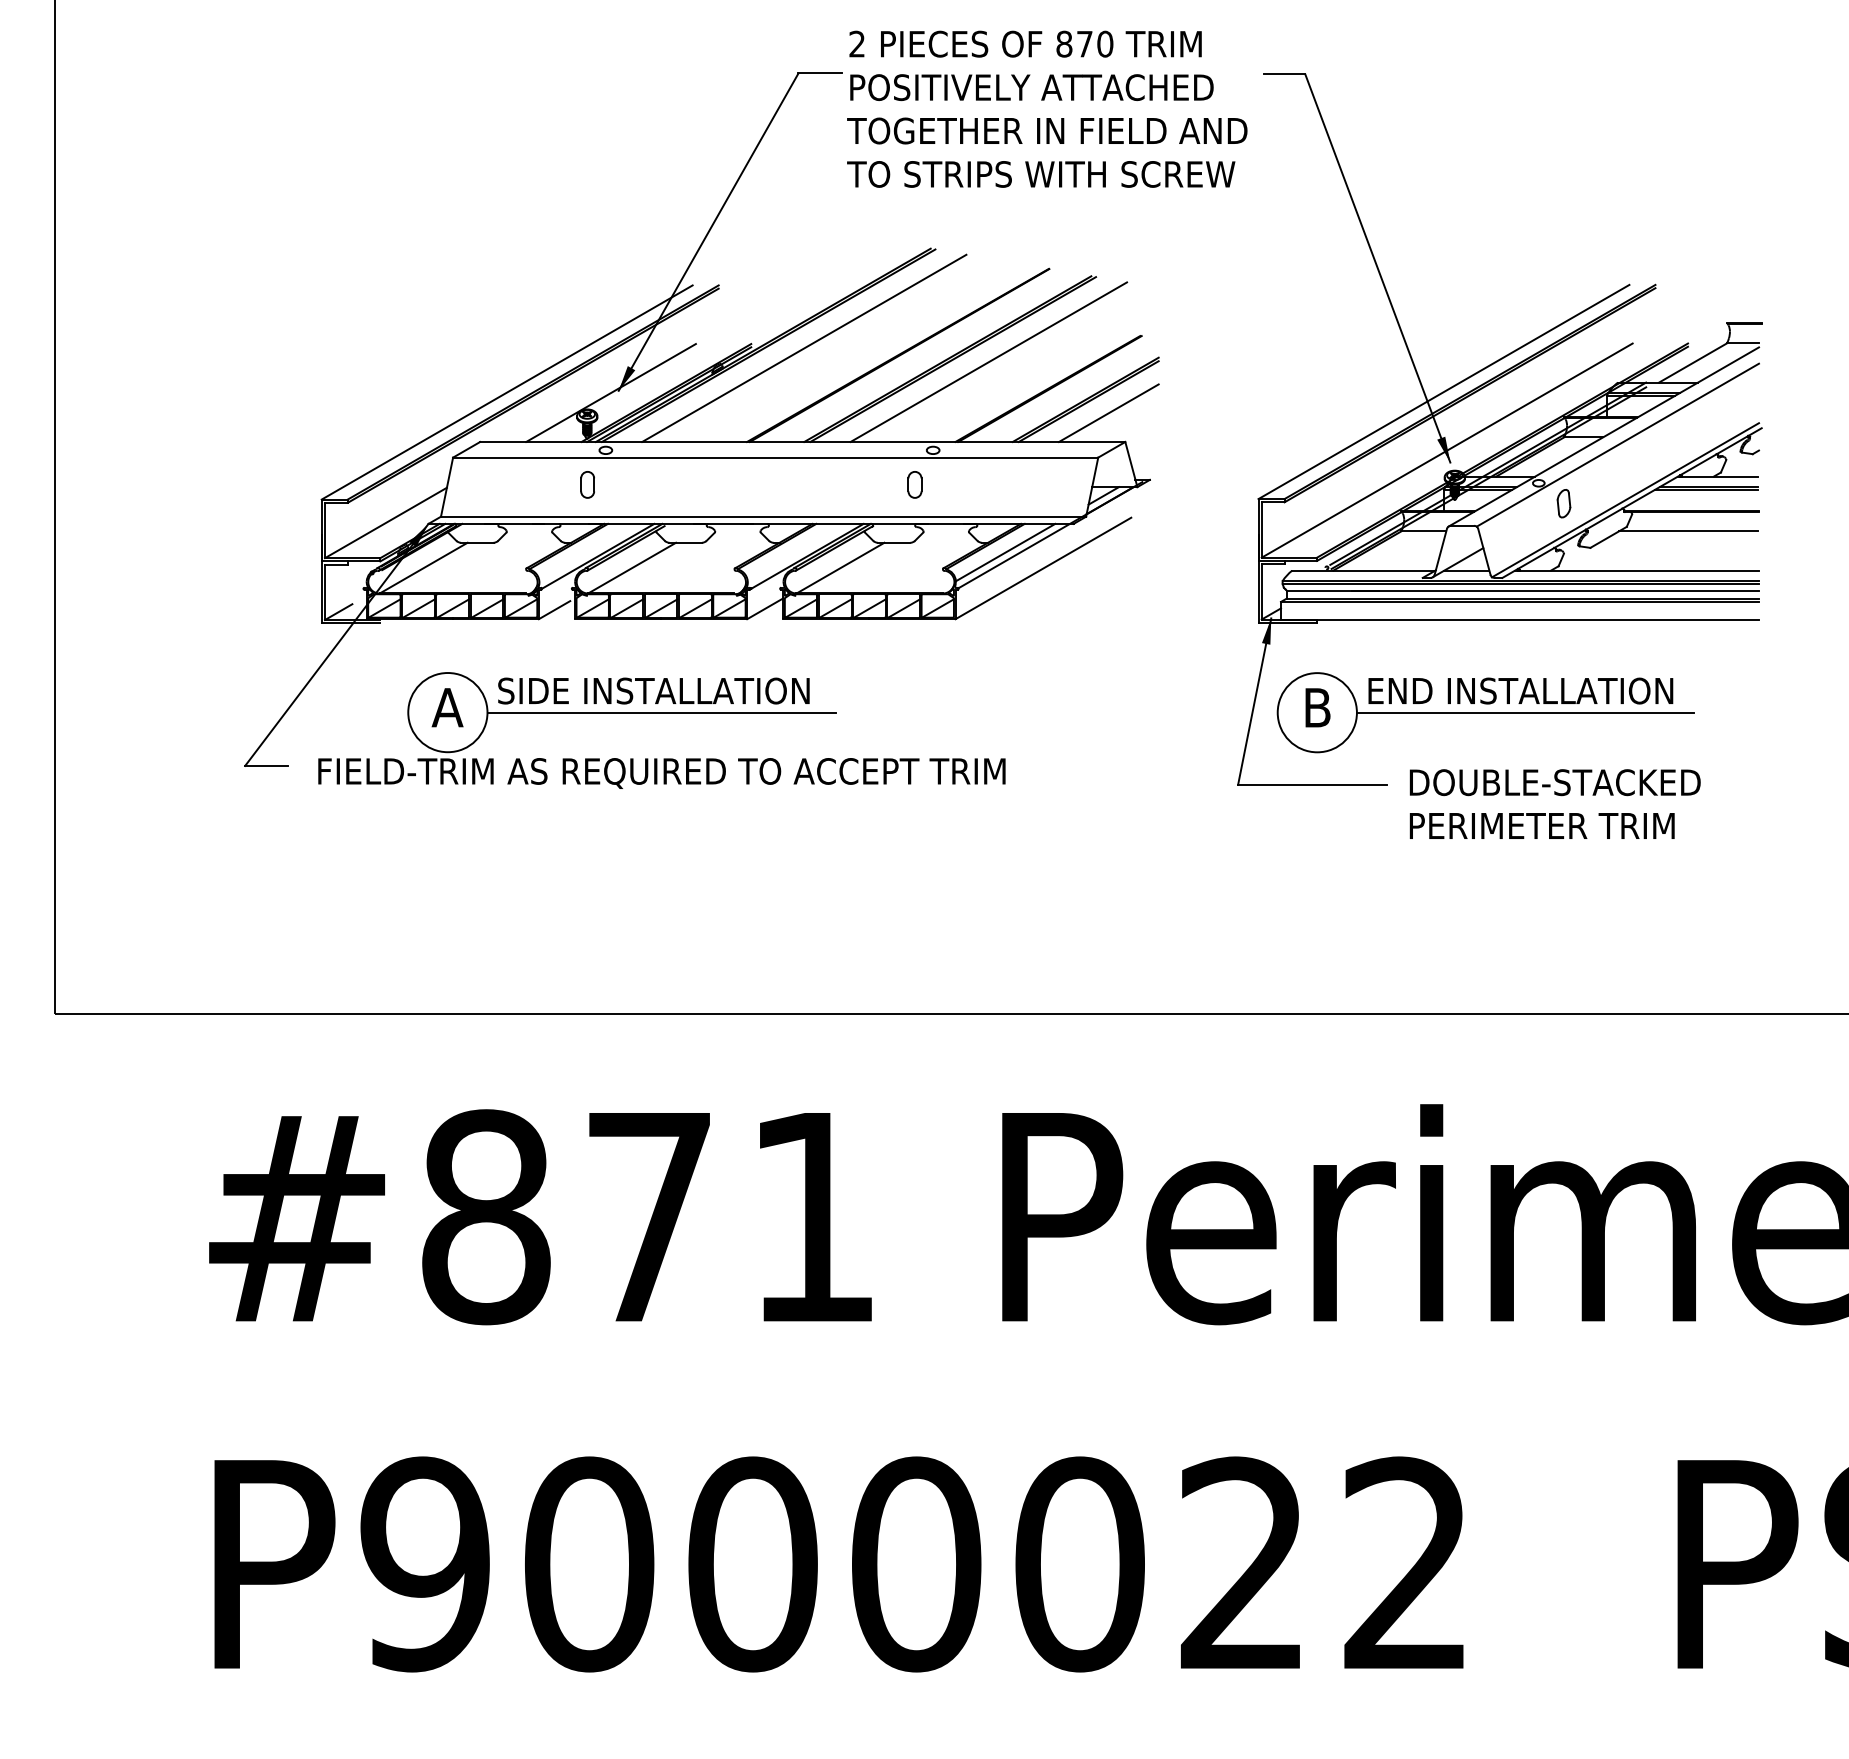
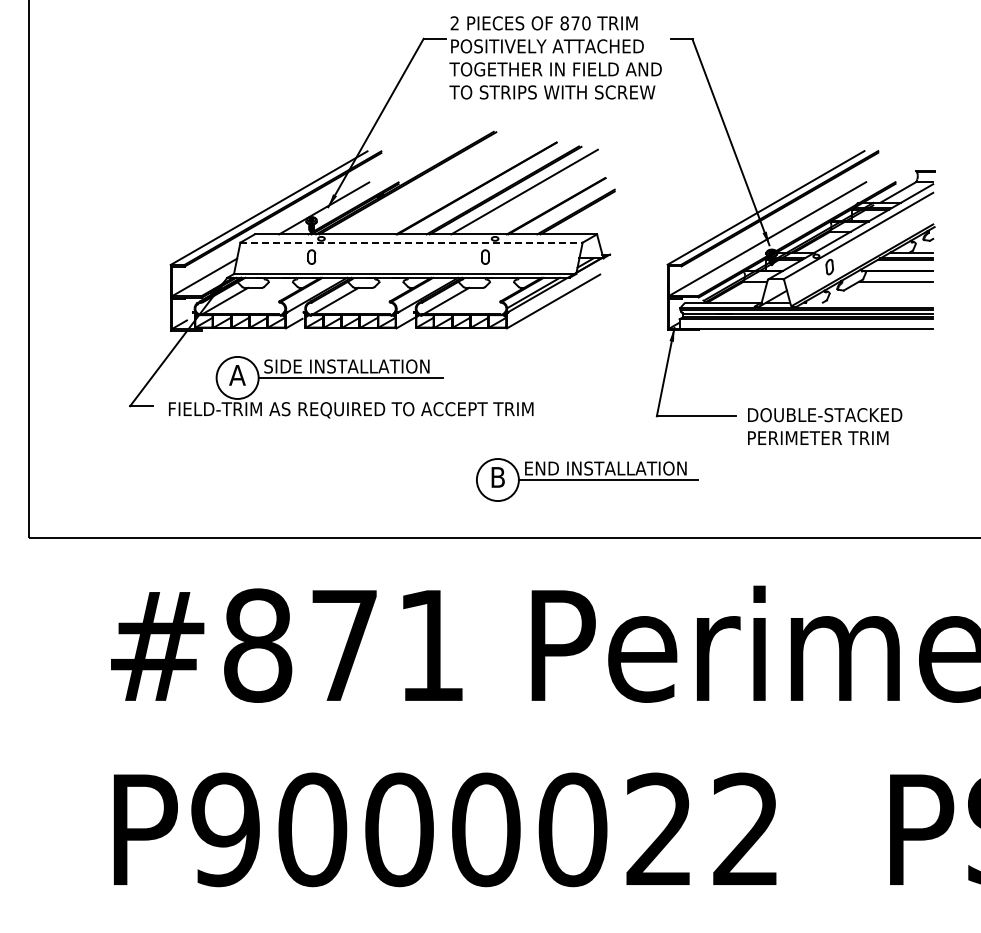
line: (803, 347) -> (426, 184), removed
line: (1107, 412) -> (587, 218), removed
line: (777, 457) -> (412, 242), solid -> dashed
line: (1637, 570) -> (868, 302), removed
part: (1486, 711) -> (587, 479), moved

